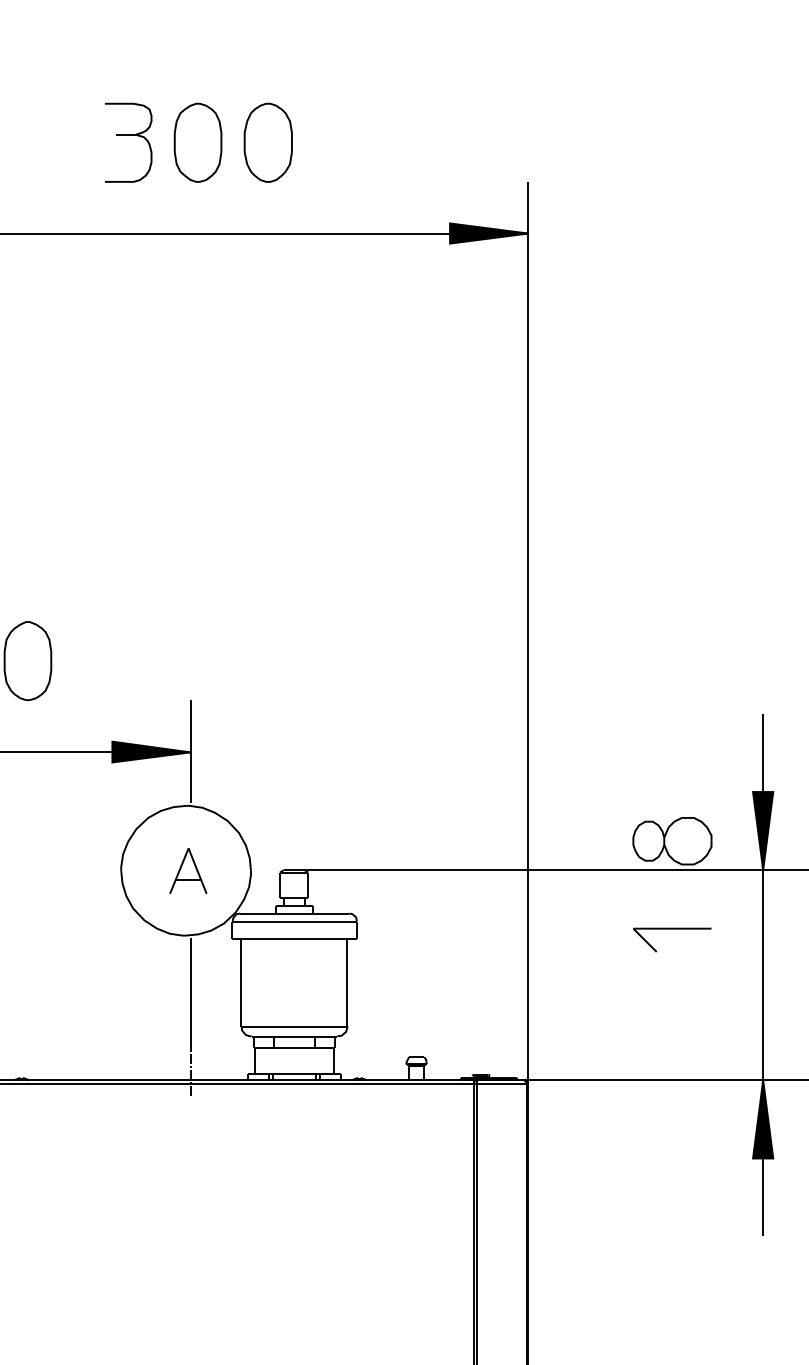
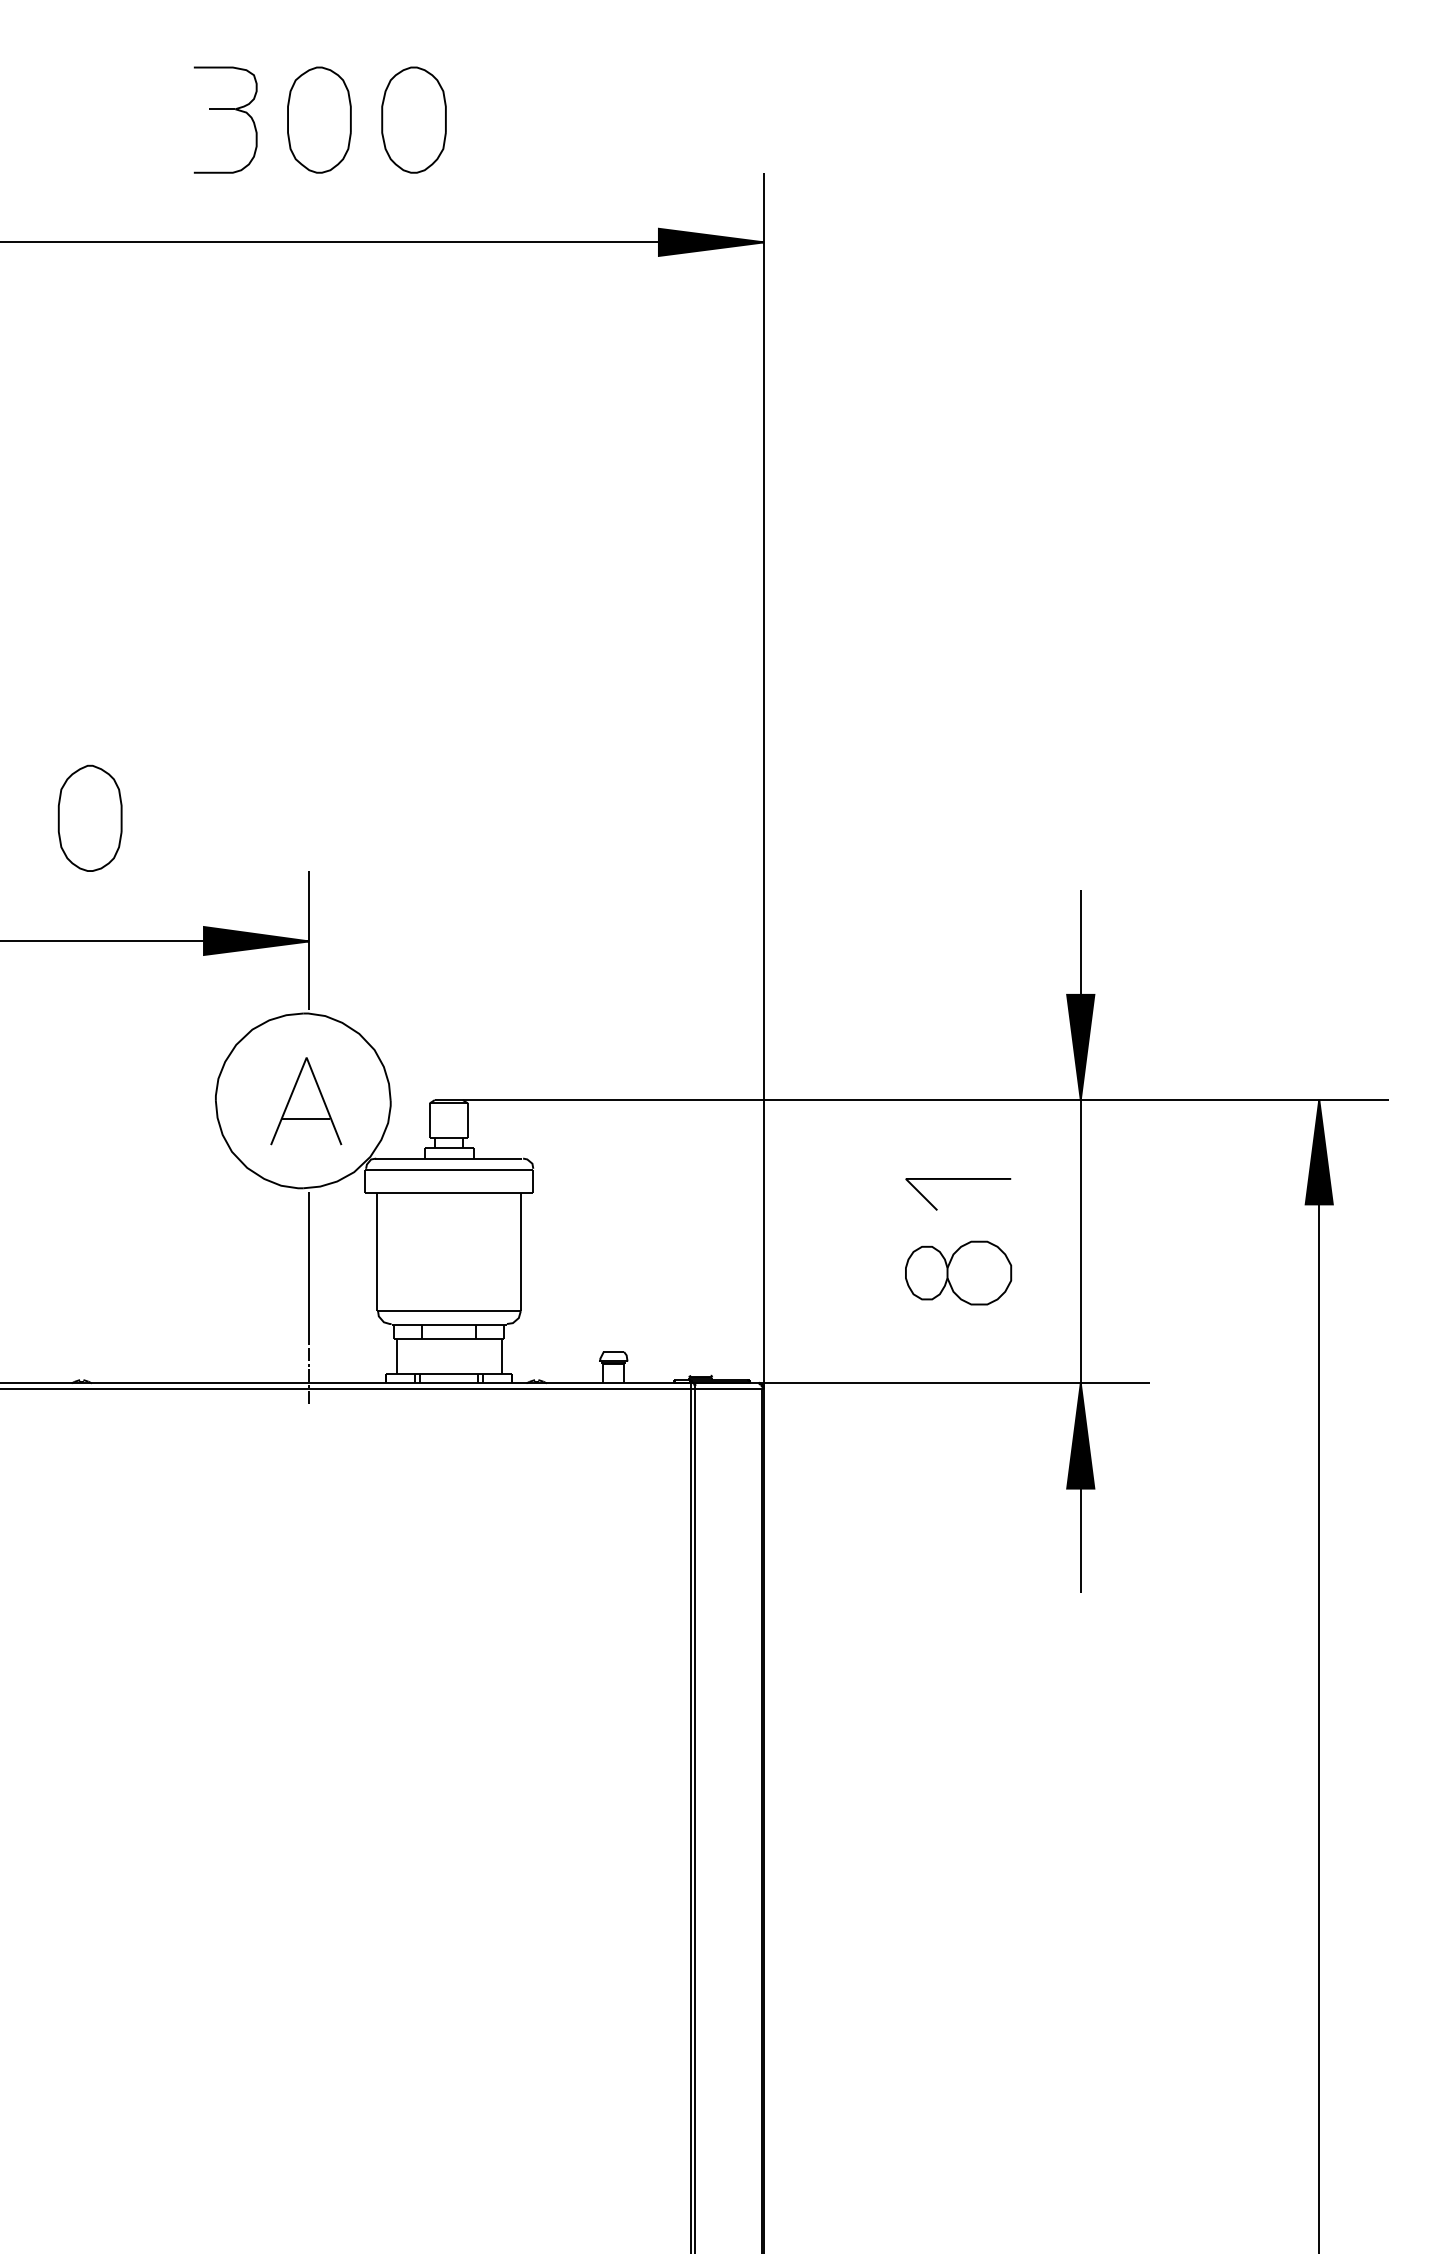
part: (672, 840) -> (958, 1272), moved
part: (188, 871) -> (306, 1101), size x1.43

